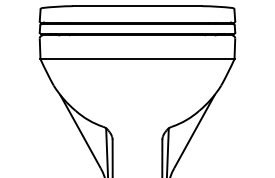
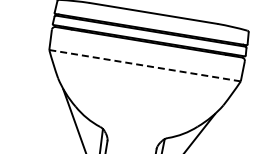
line: (138, 59) -> (145, 66), solid -> dashed

